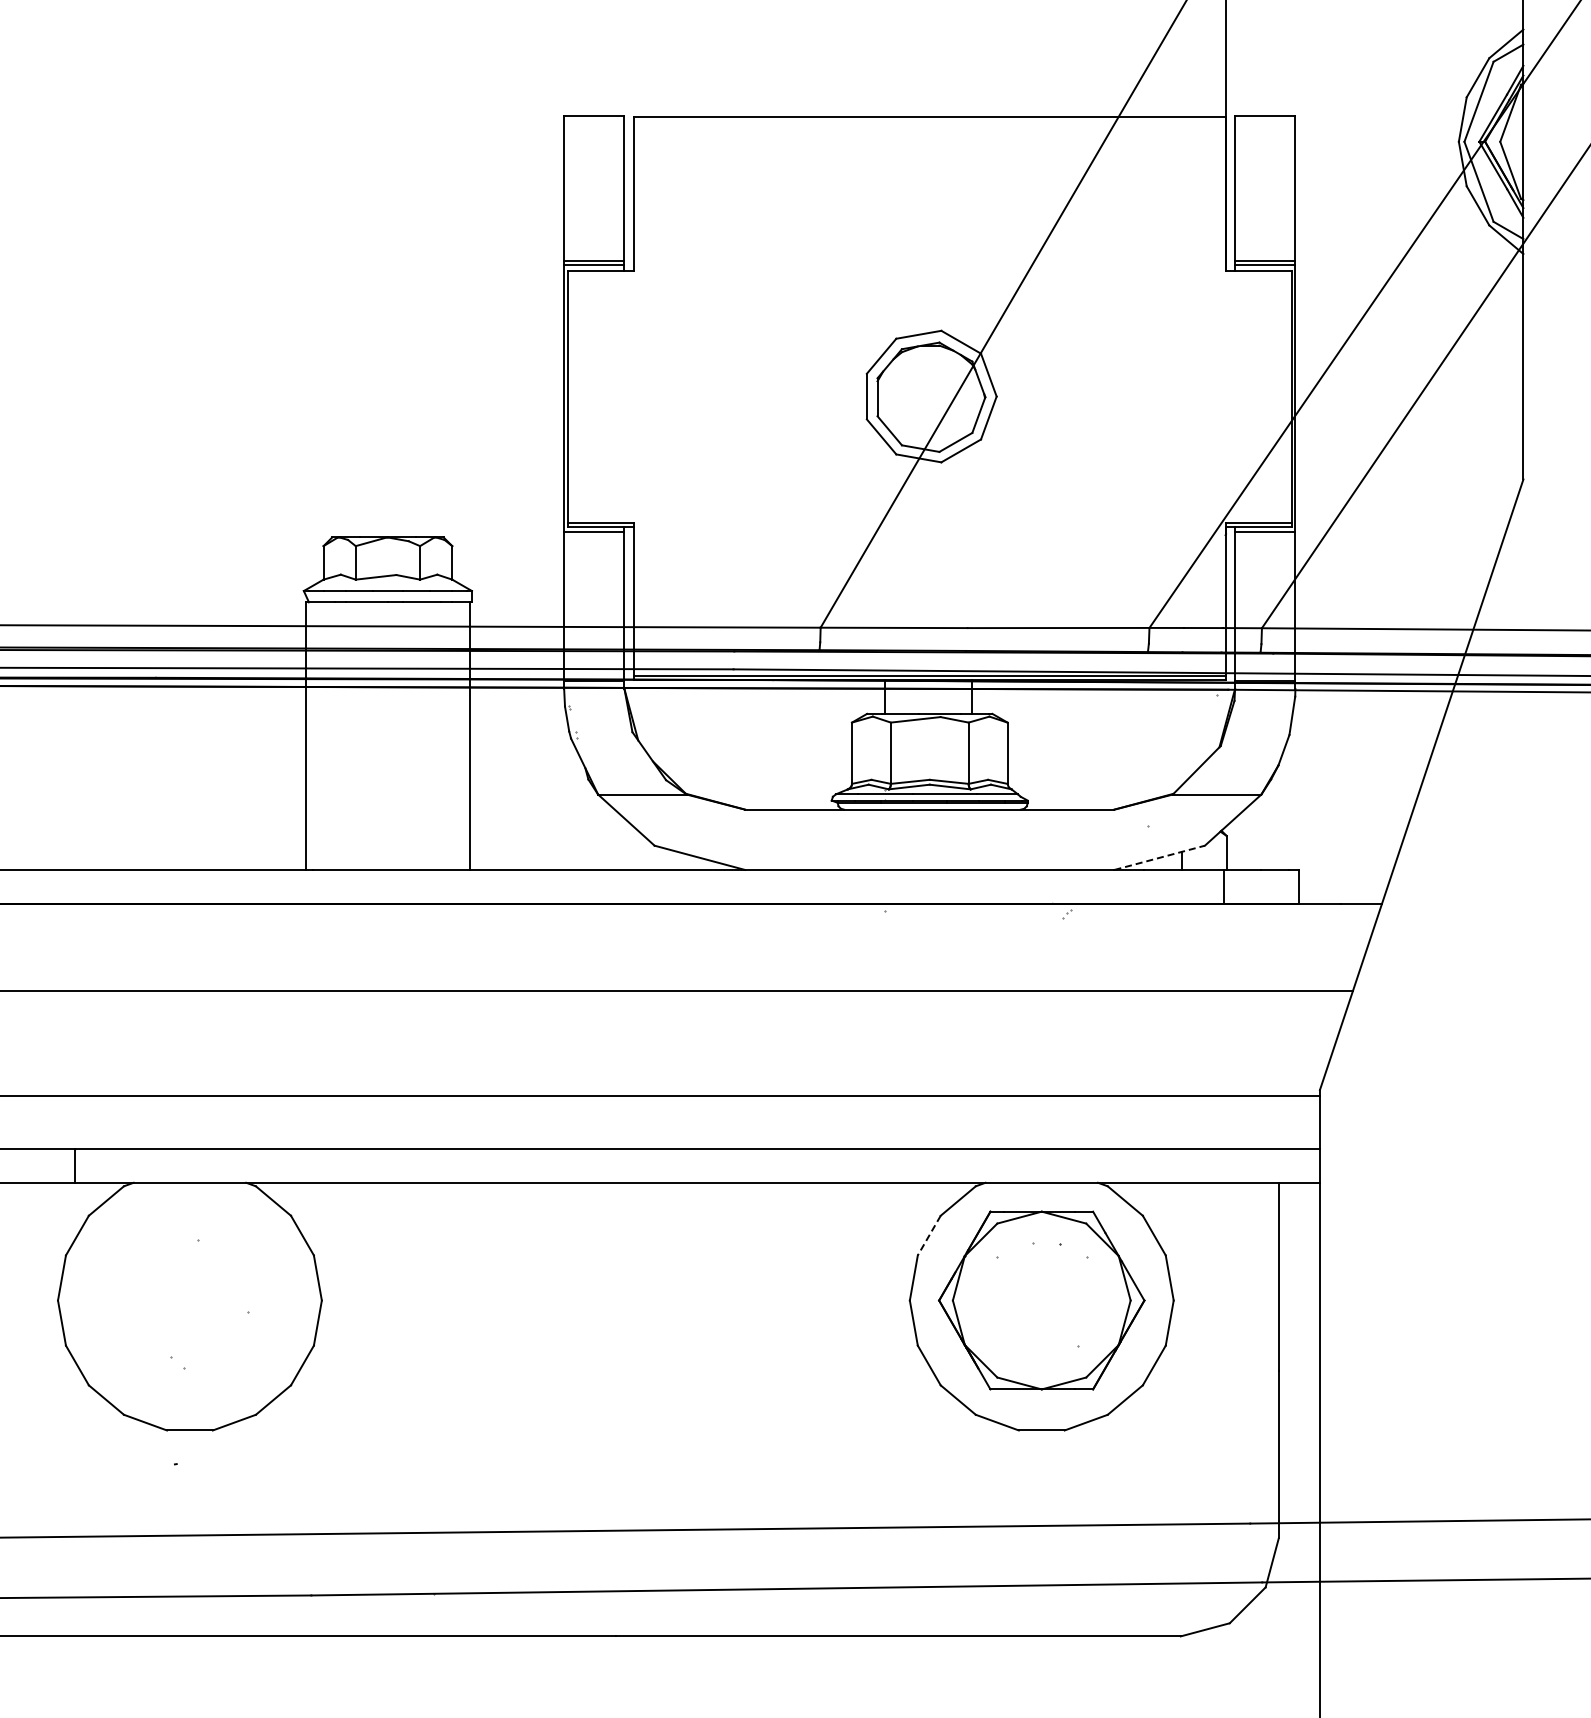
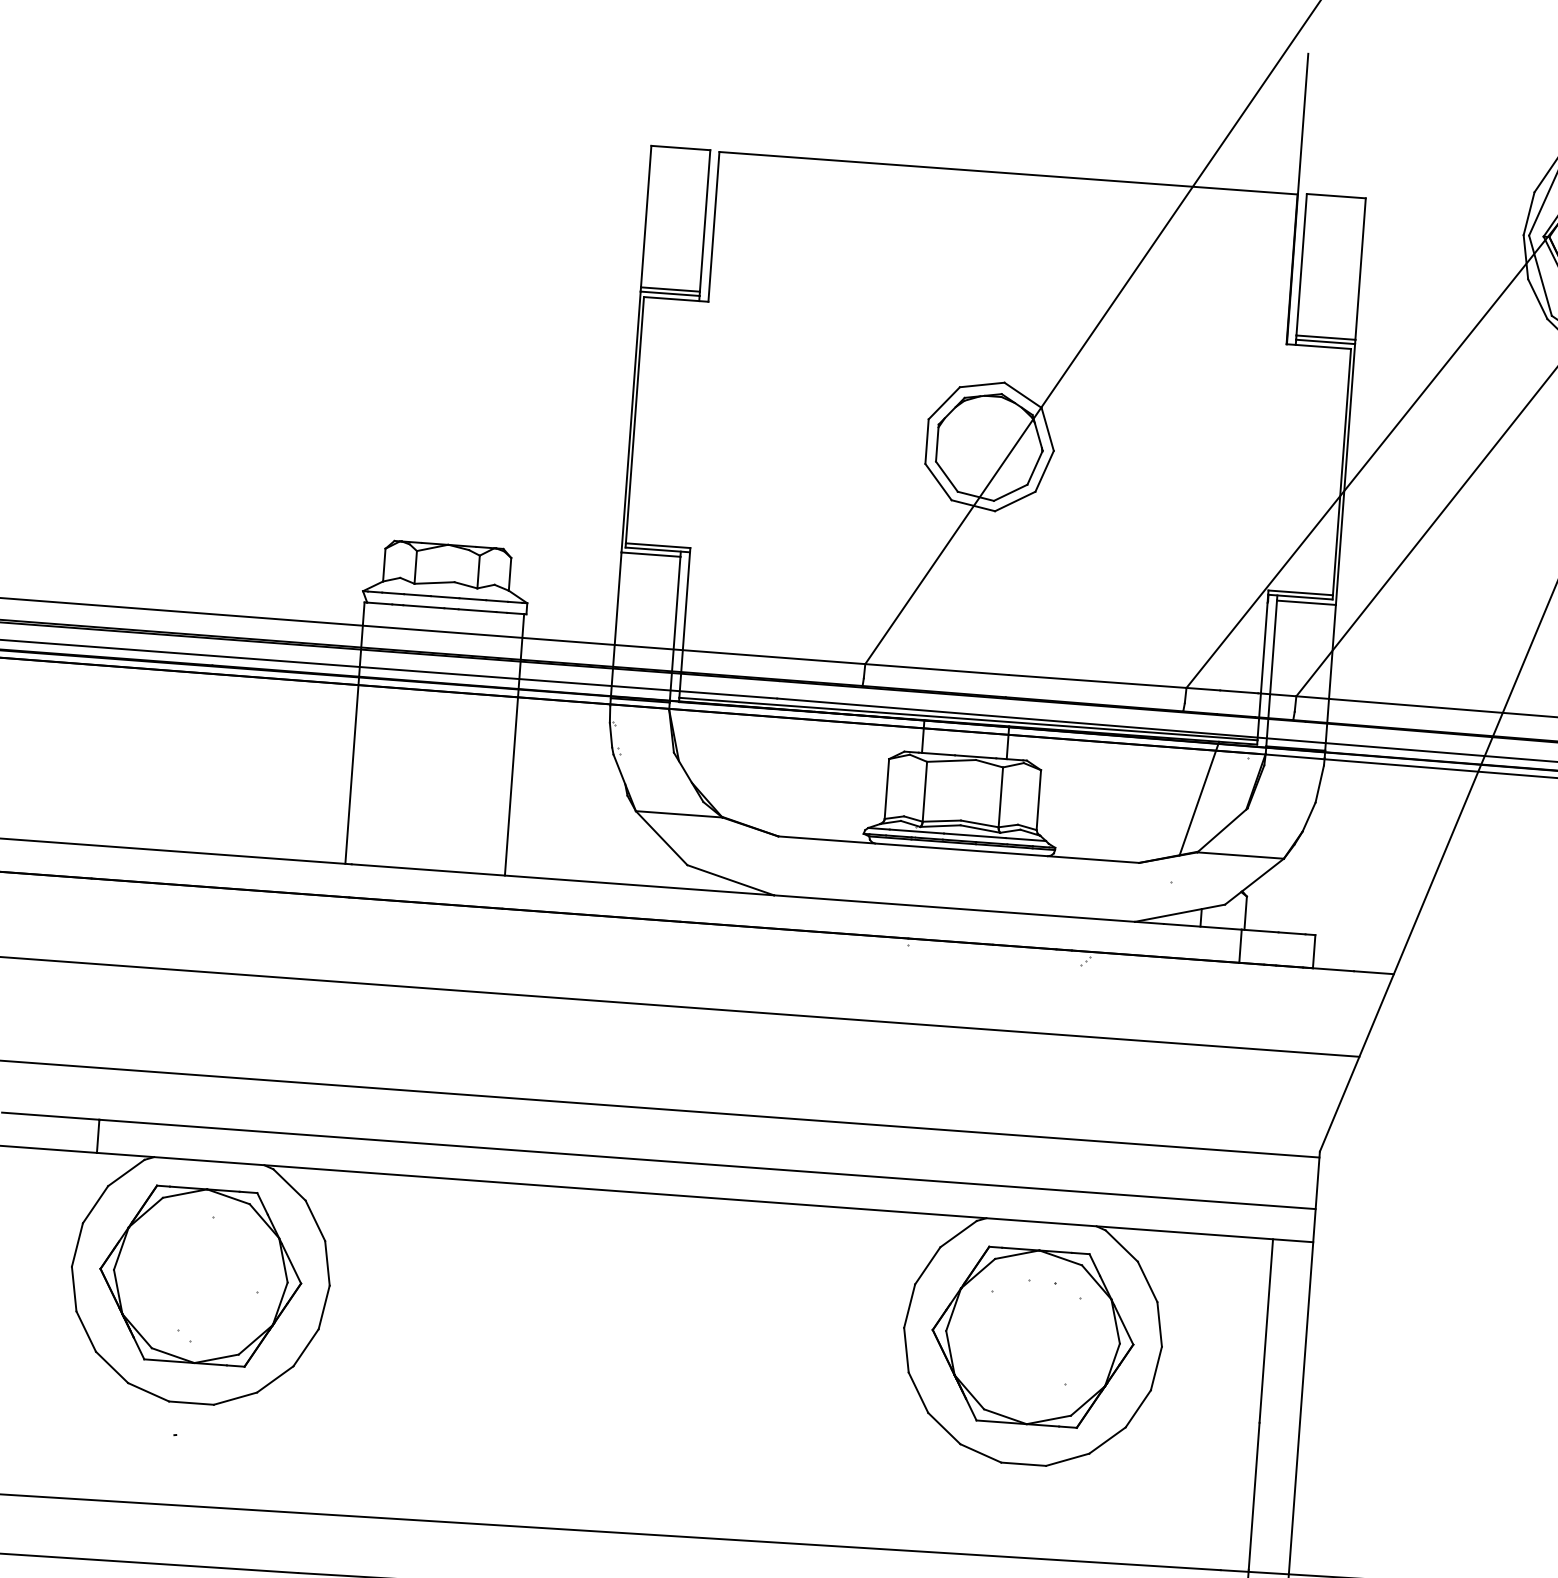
line: (1170, 739) -> (1199, 798), added
line: (1159, 857) -> (1179, 912), dashed -> solid
line: (929, 1235) -> (928, 1265), dashed -> solid
part: (189, 1300) -> (200, 1276), added

